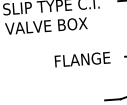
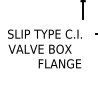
text: (81, 59) -> (59, 63), moved

